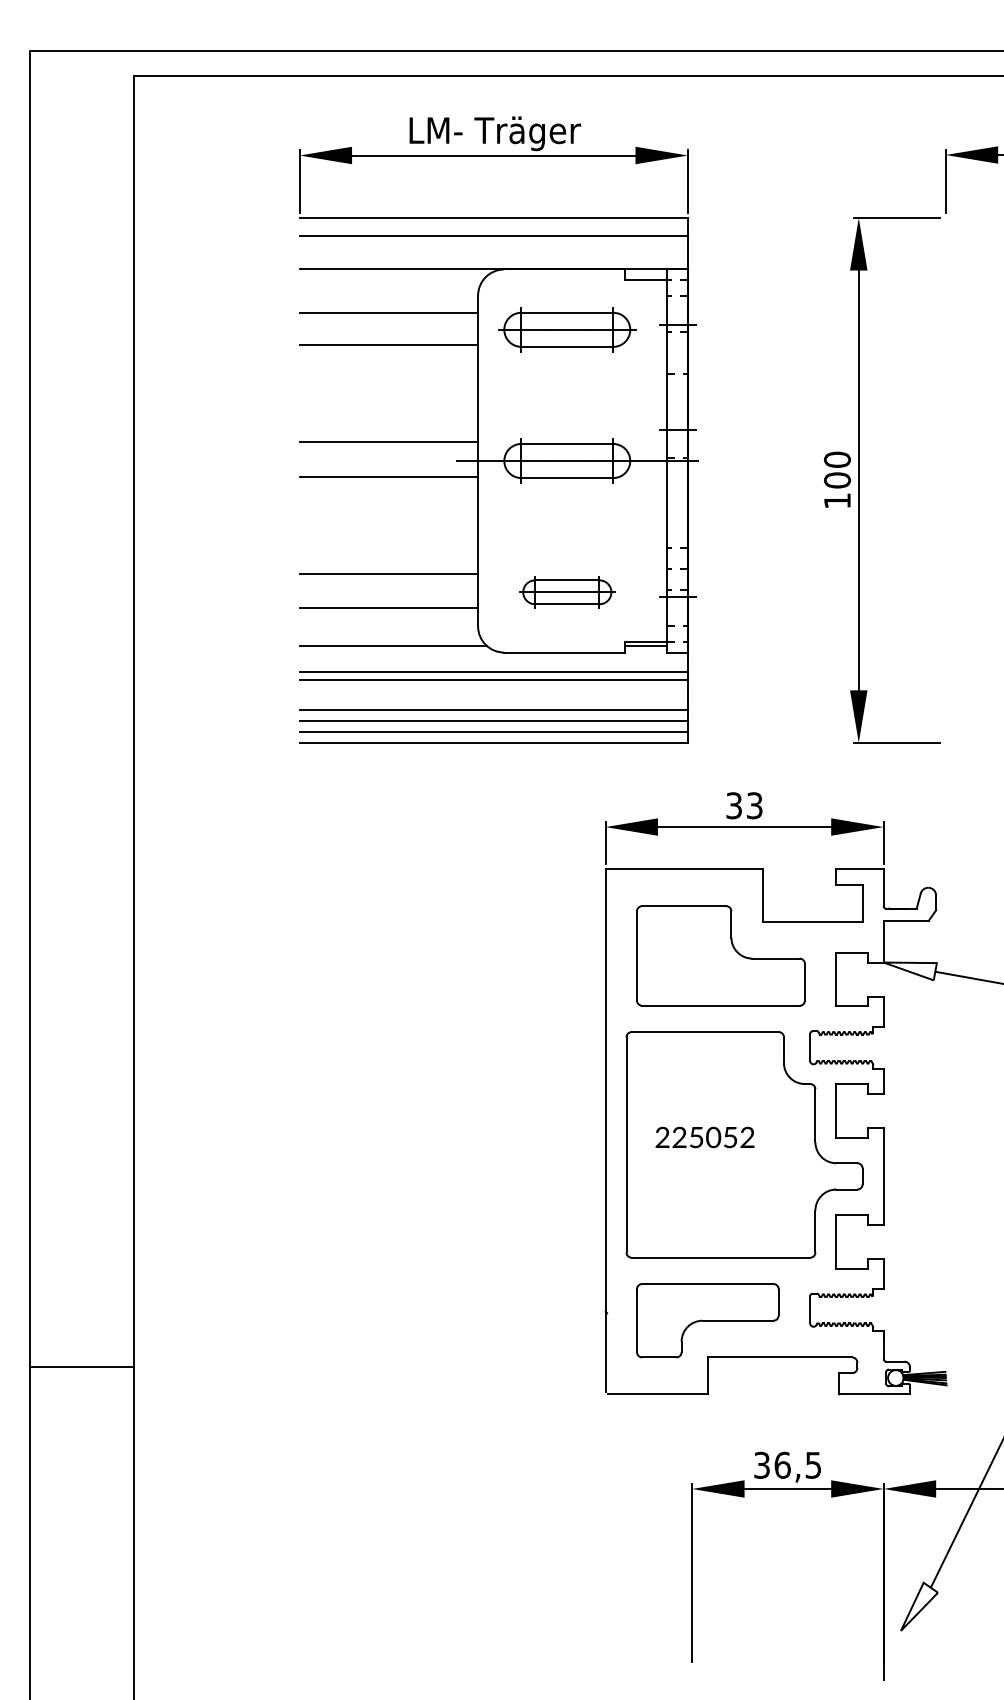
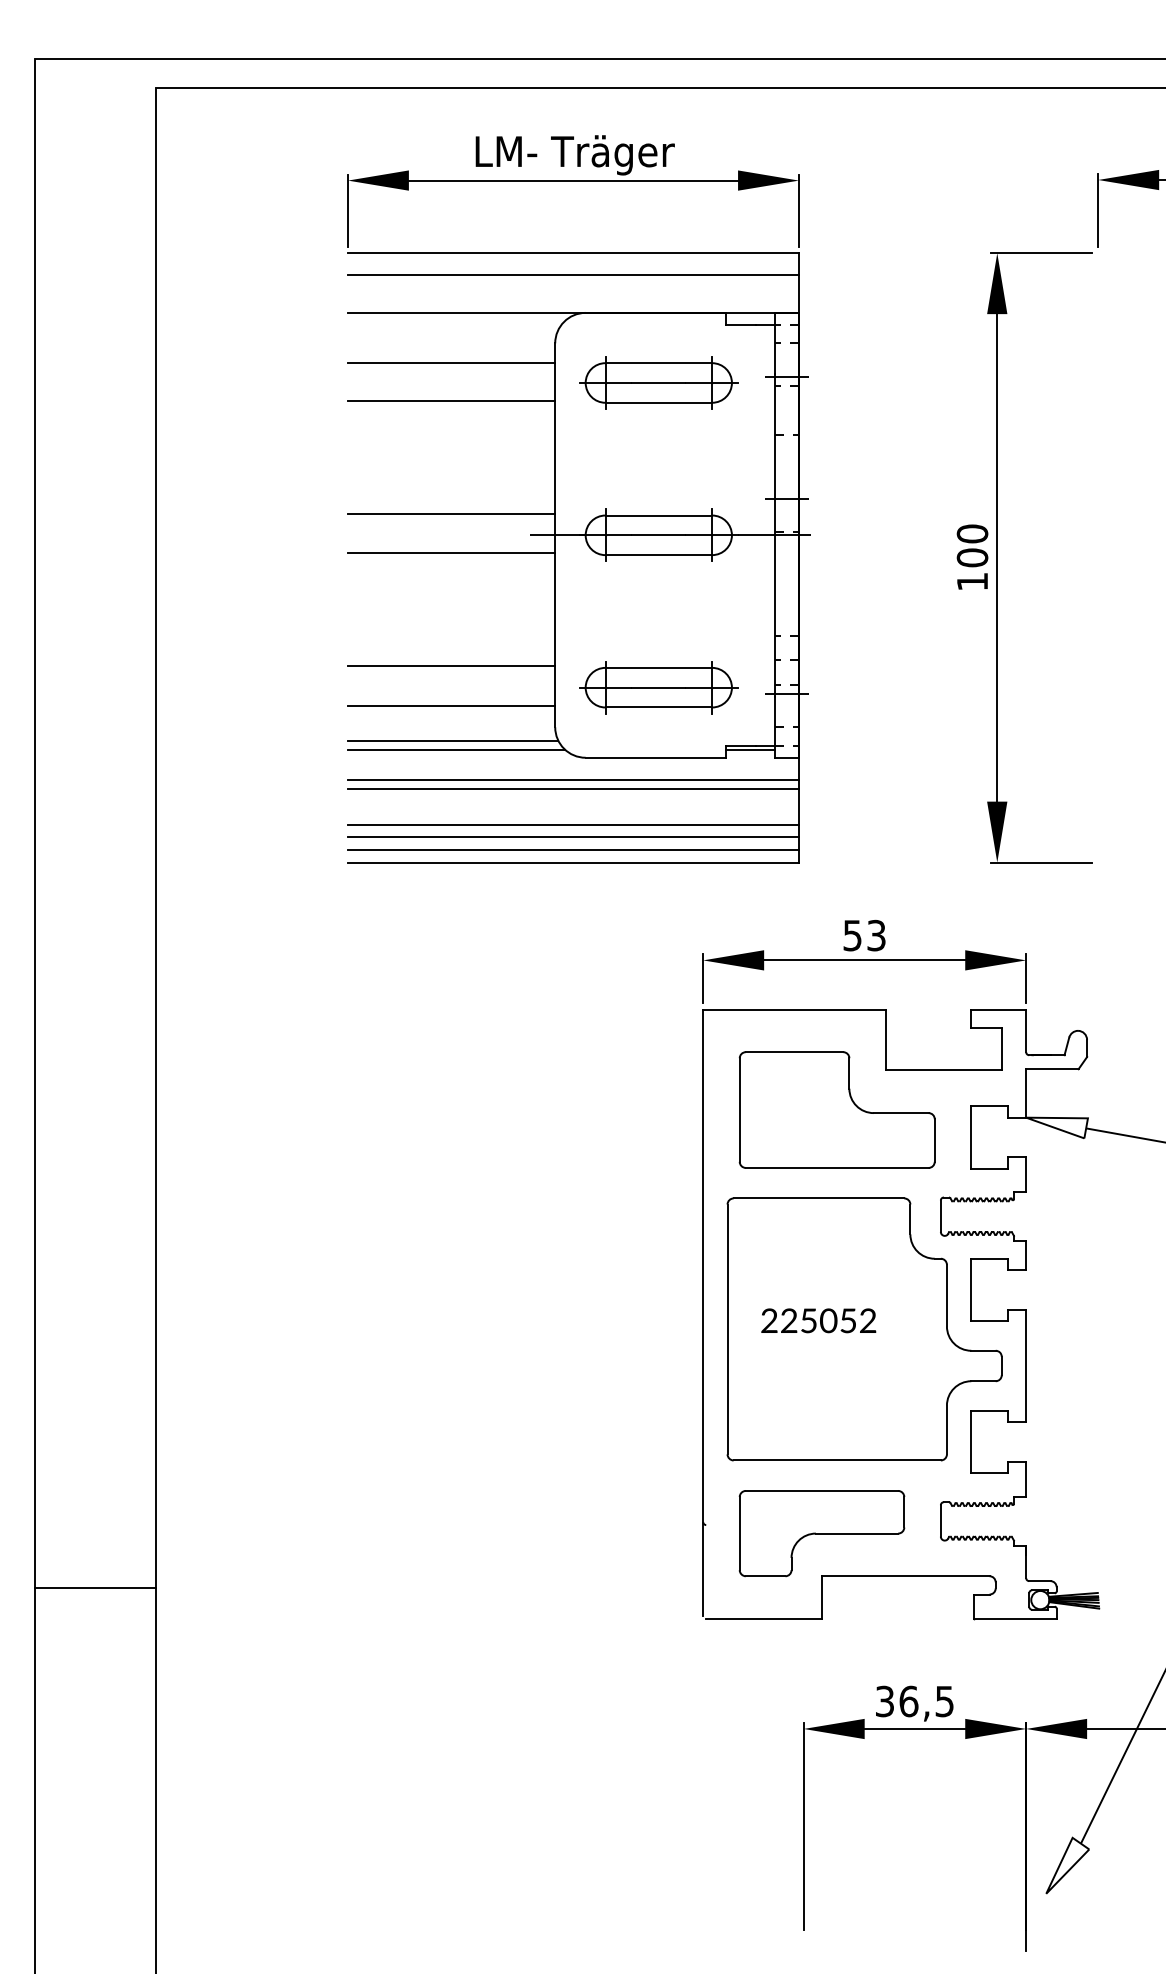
part: (567, 592) -> (658, 687), size x1.43
line: (389, 637) -> (452, 740), added
text: (734, 804) -> (852, 934), 33 -> 53

